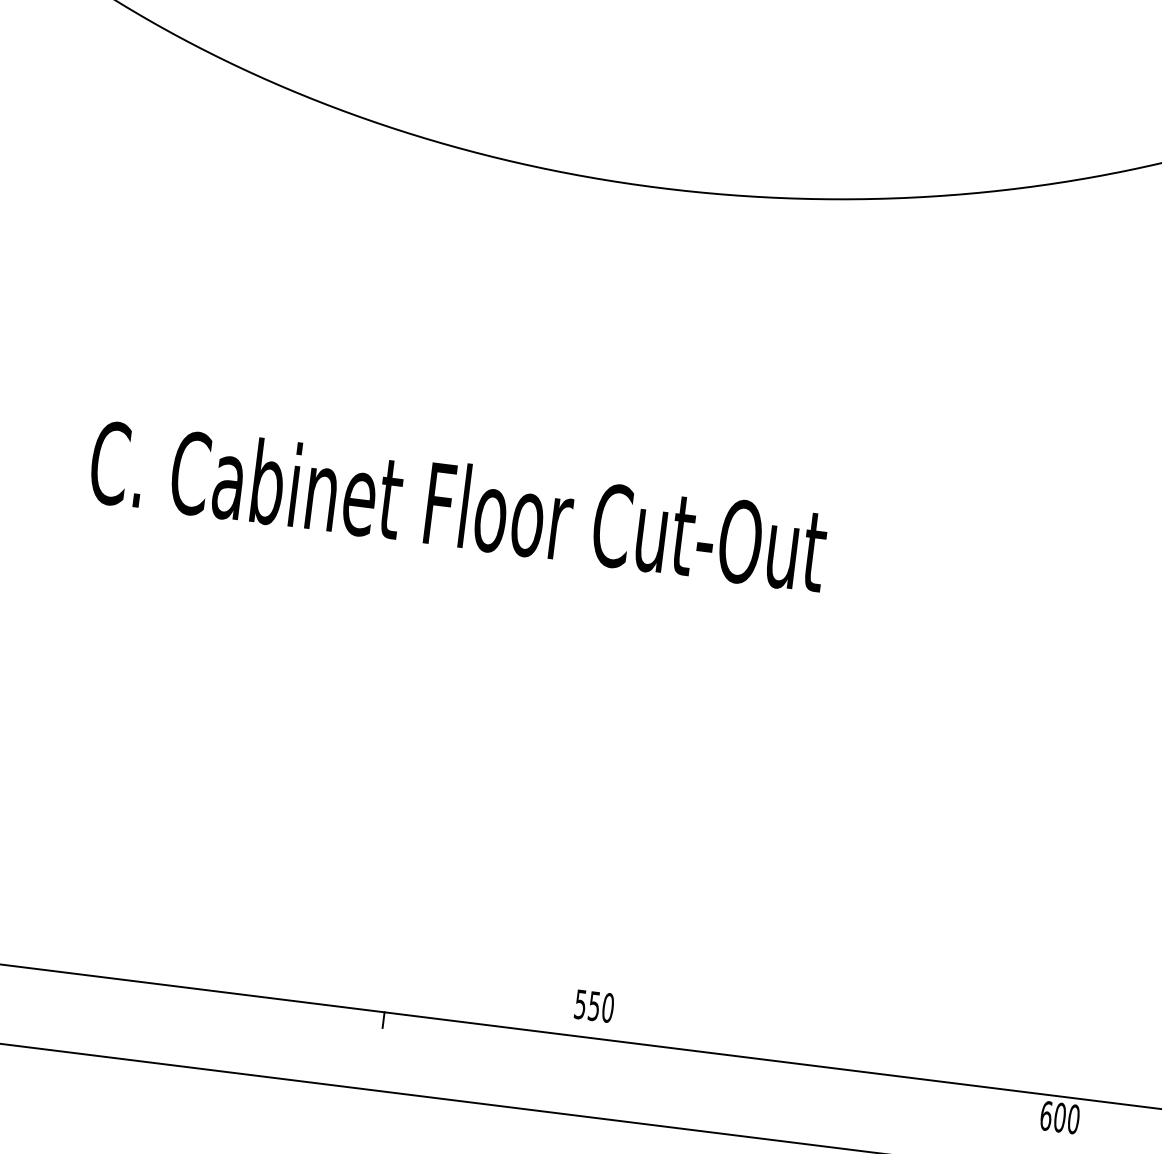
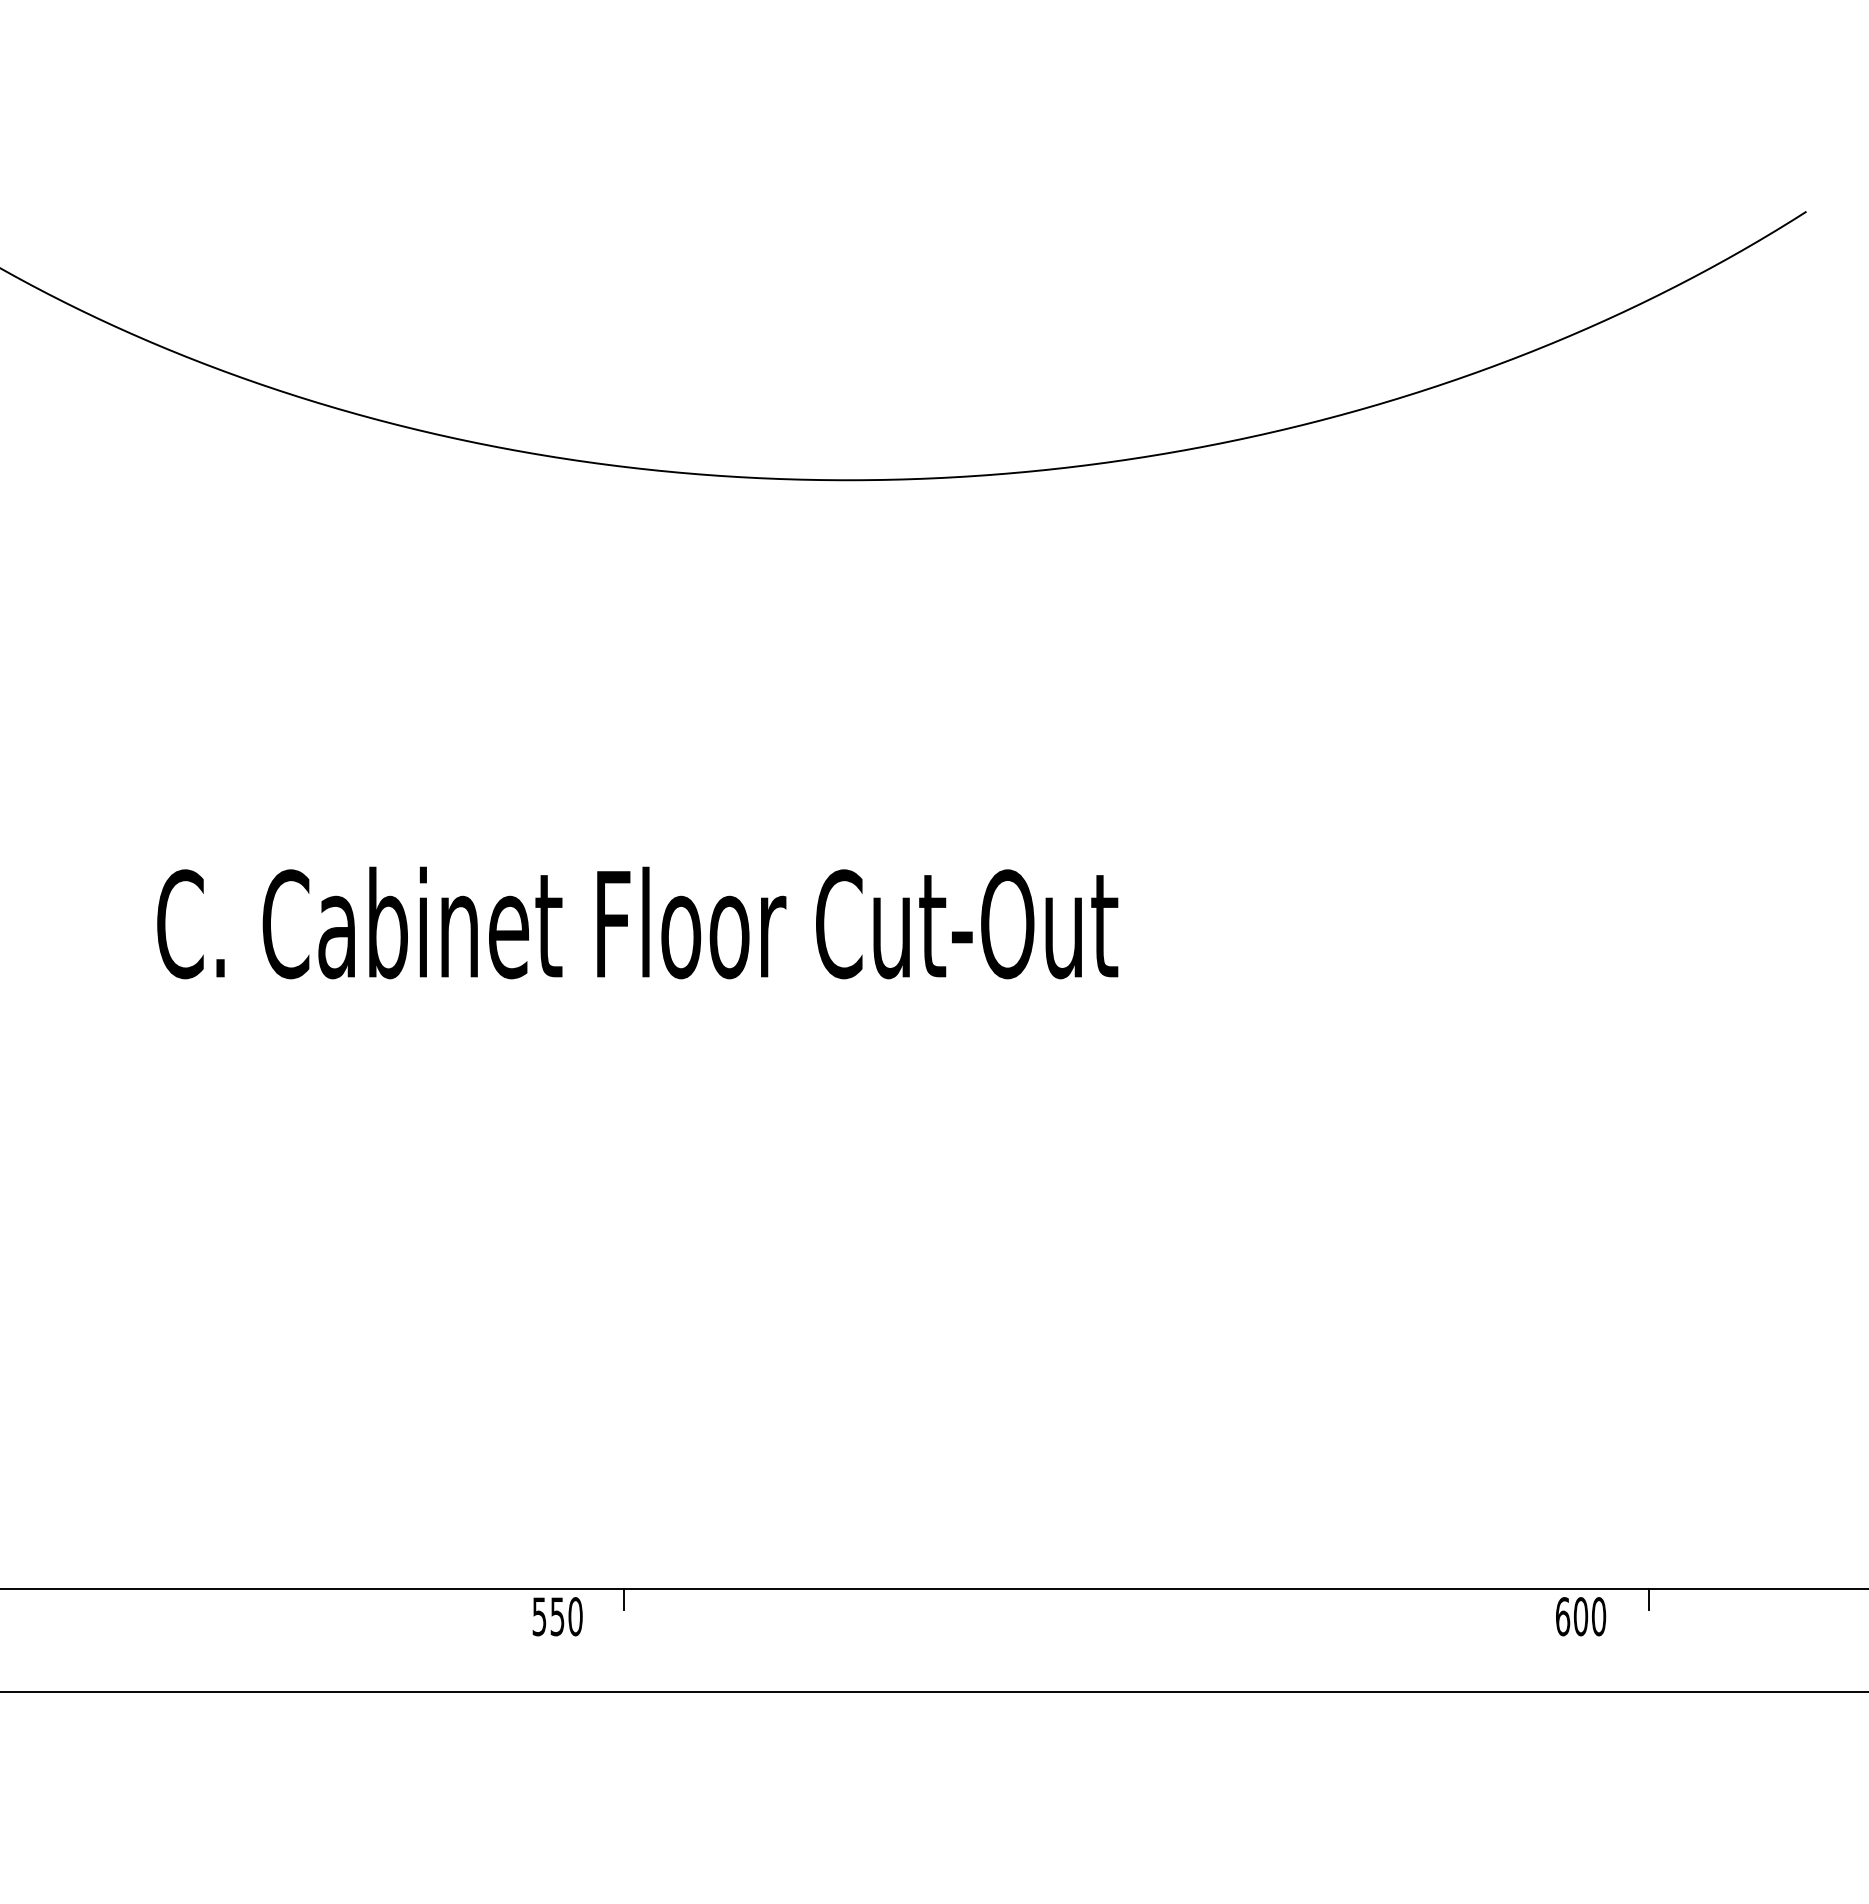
text: (594, 1006) -> (557, 1616), moved
text: (1060, 1117) -> (1581, 1616), moved

